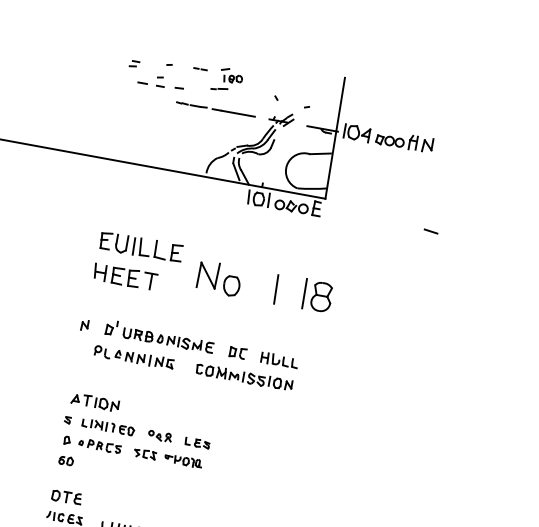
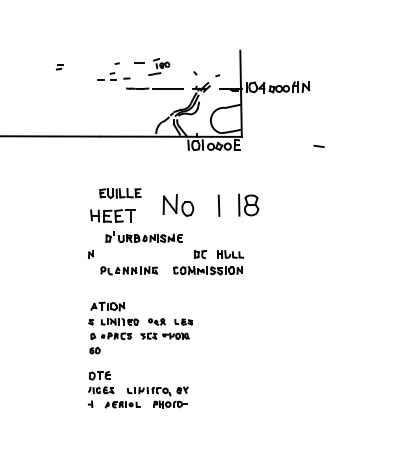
part: (133, 64) -> (59, 67), moved
part: (141, 247) -> (120, 193), size x0.7
part: (158, 337) -> (143, 237), moved

